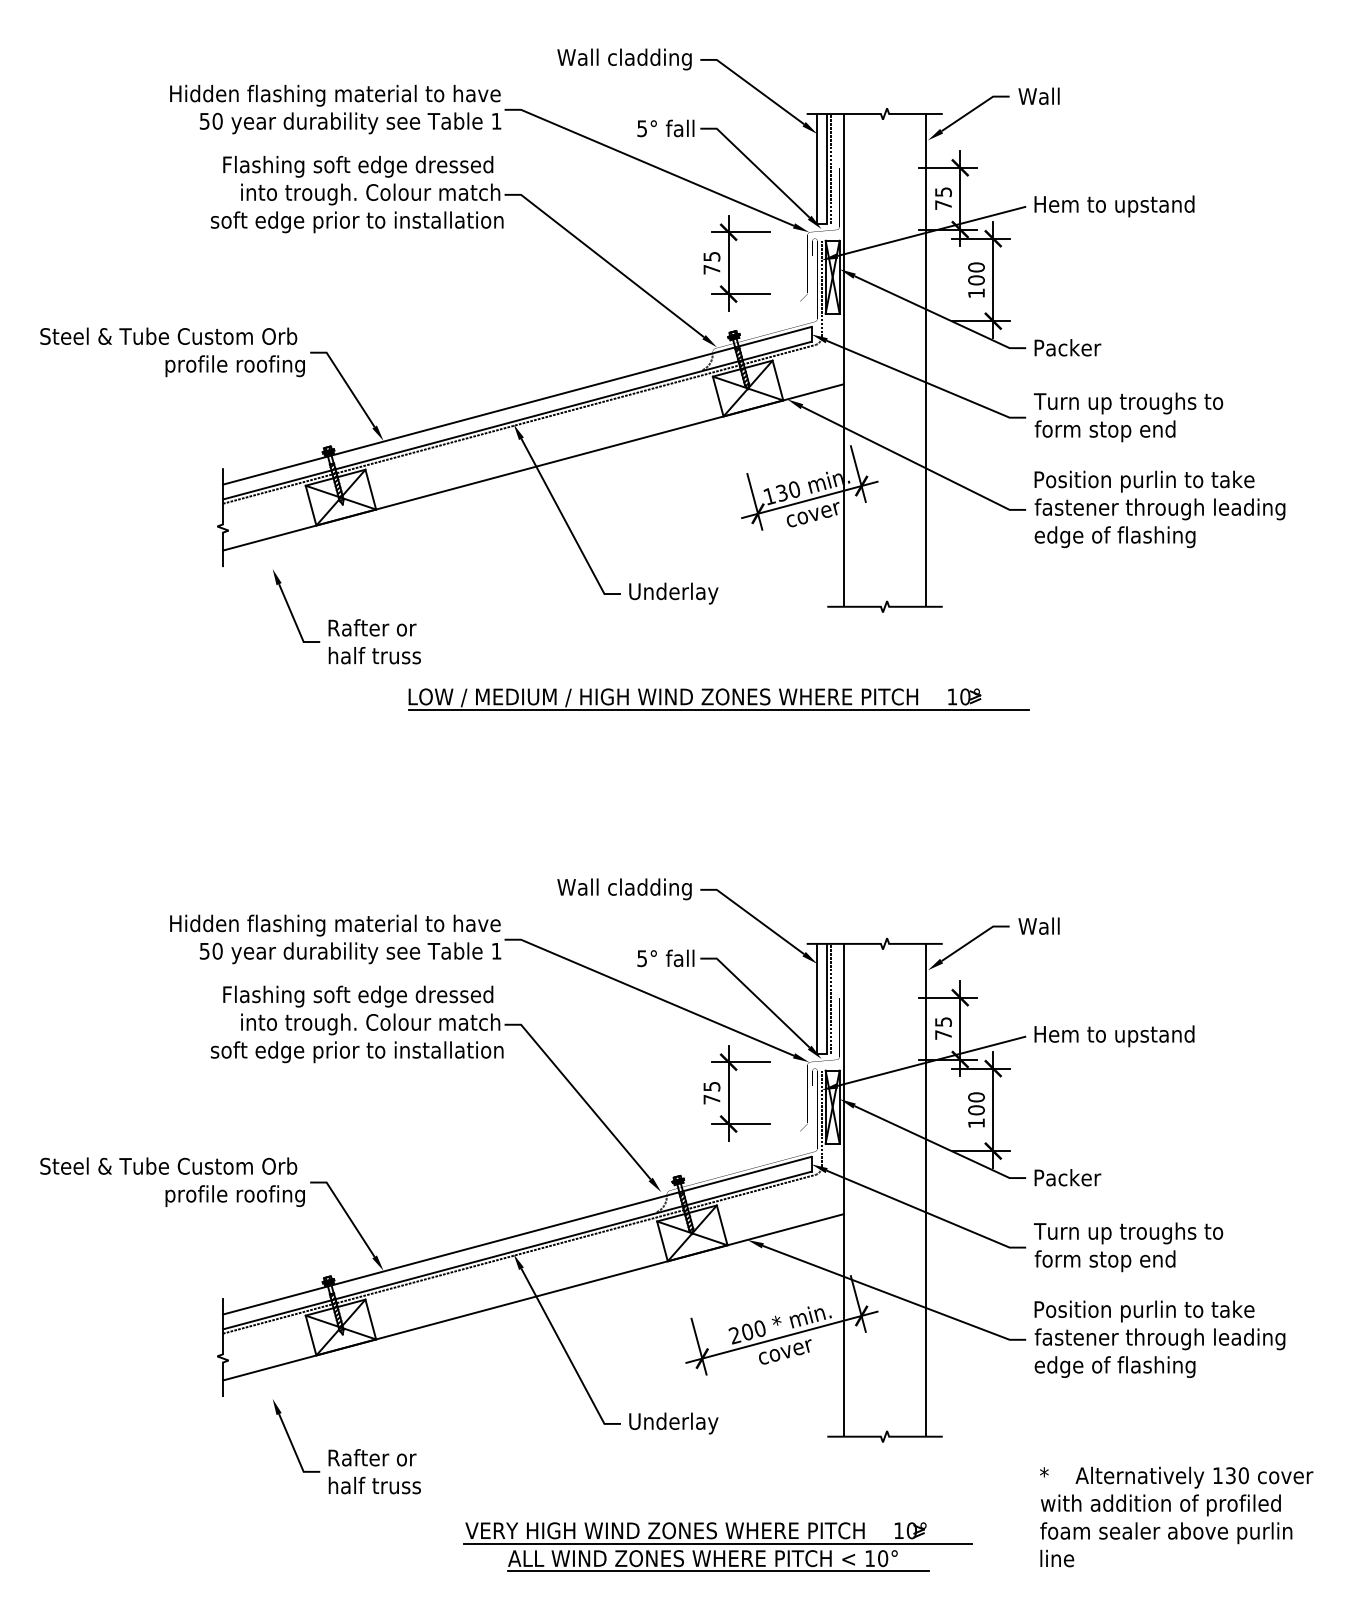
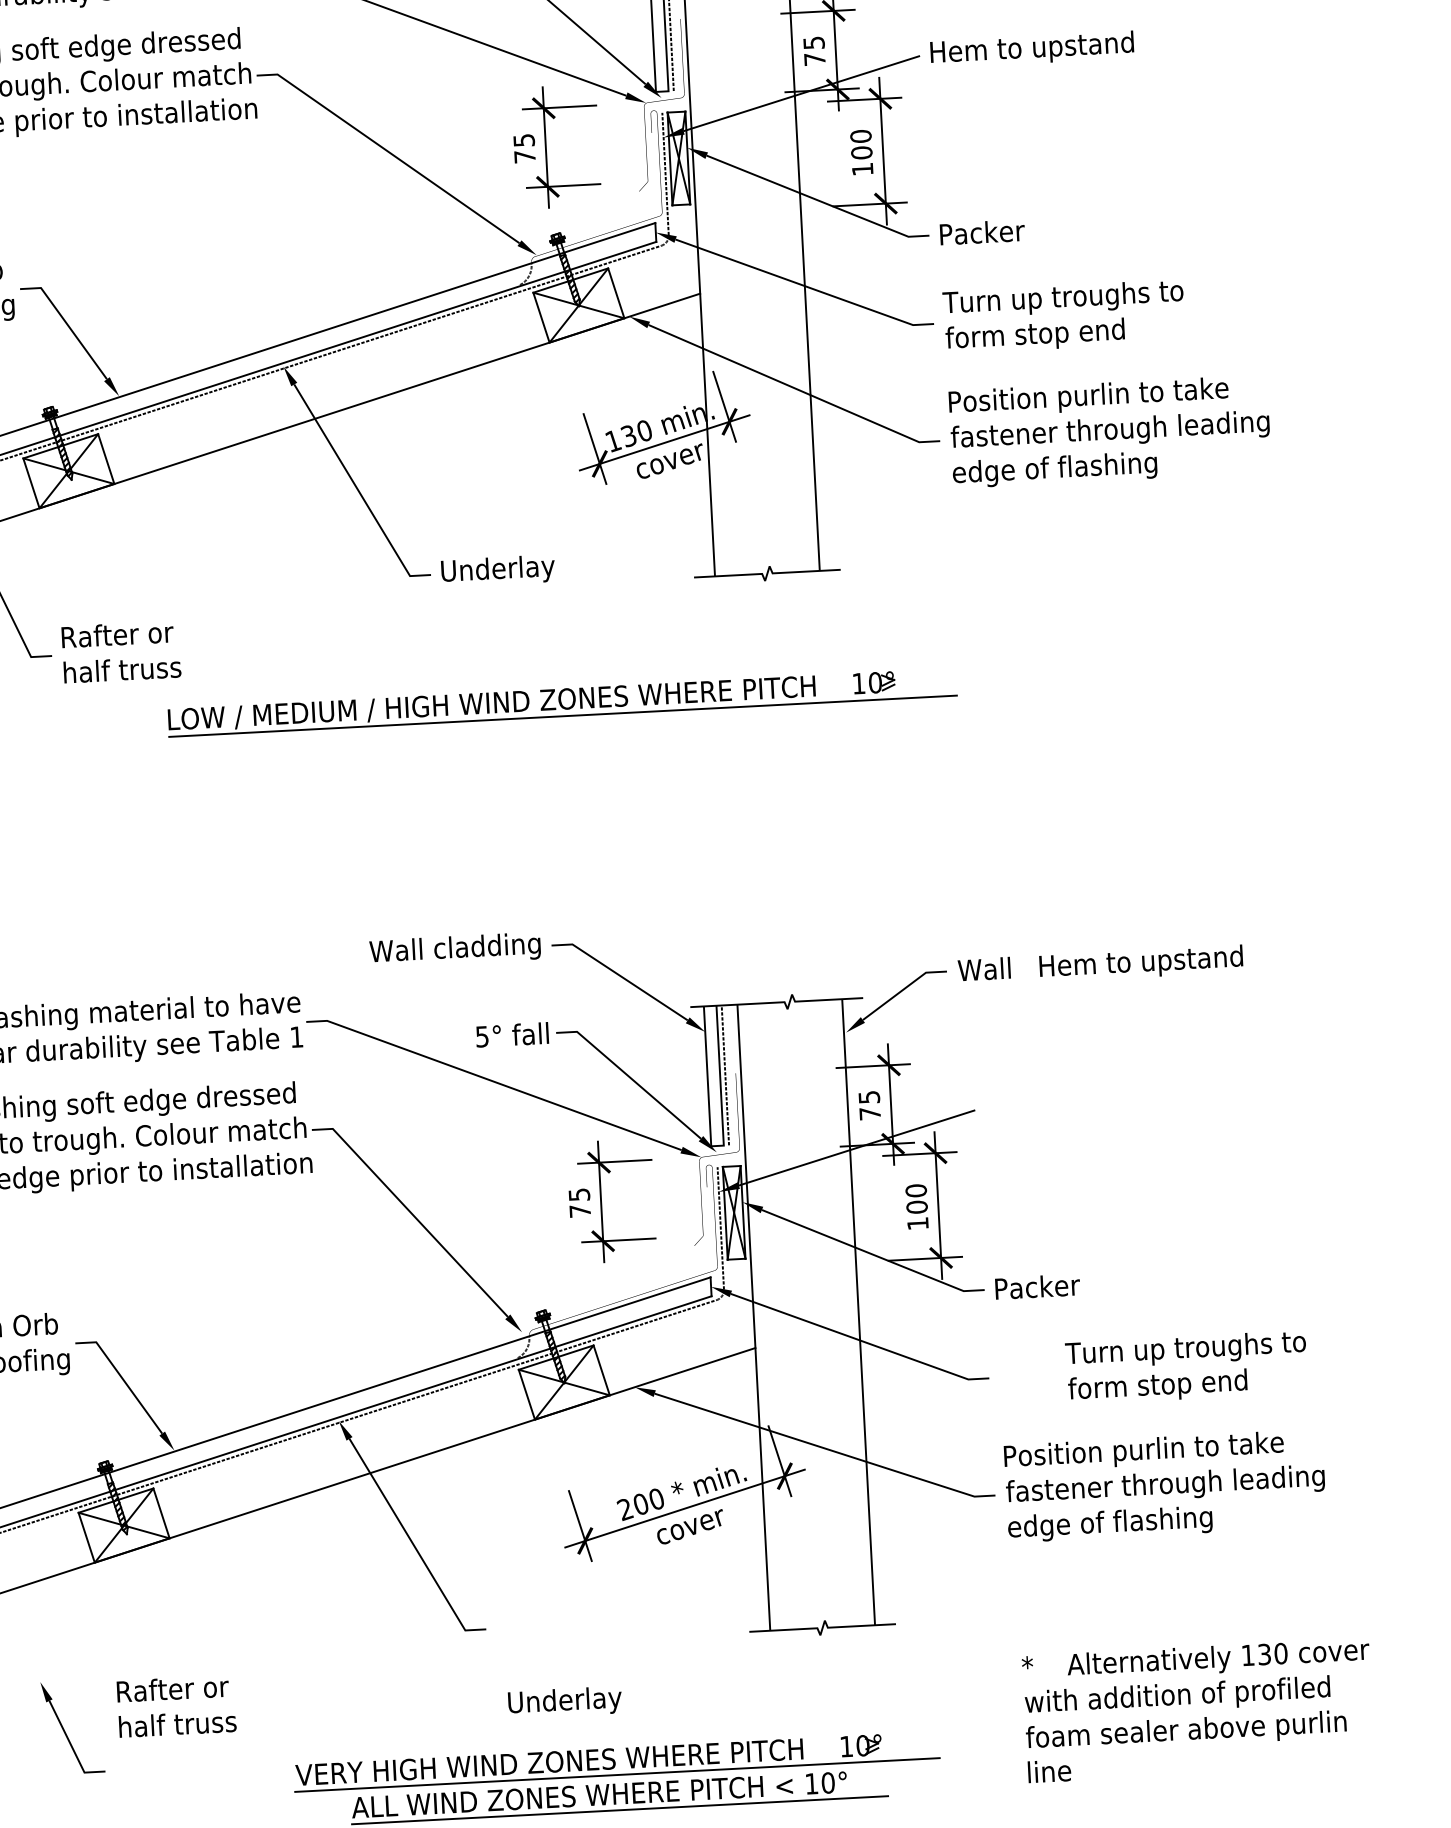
text: (1114, 1036) -> (1141, 963), moved
text: (1128, 1247) -> (1186, 1367), moved
text: (673, 1423) -> (564, 1702), moved
part: (290, 1437) -> (65, 1729), moved

